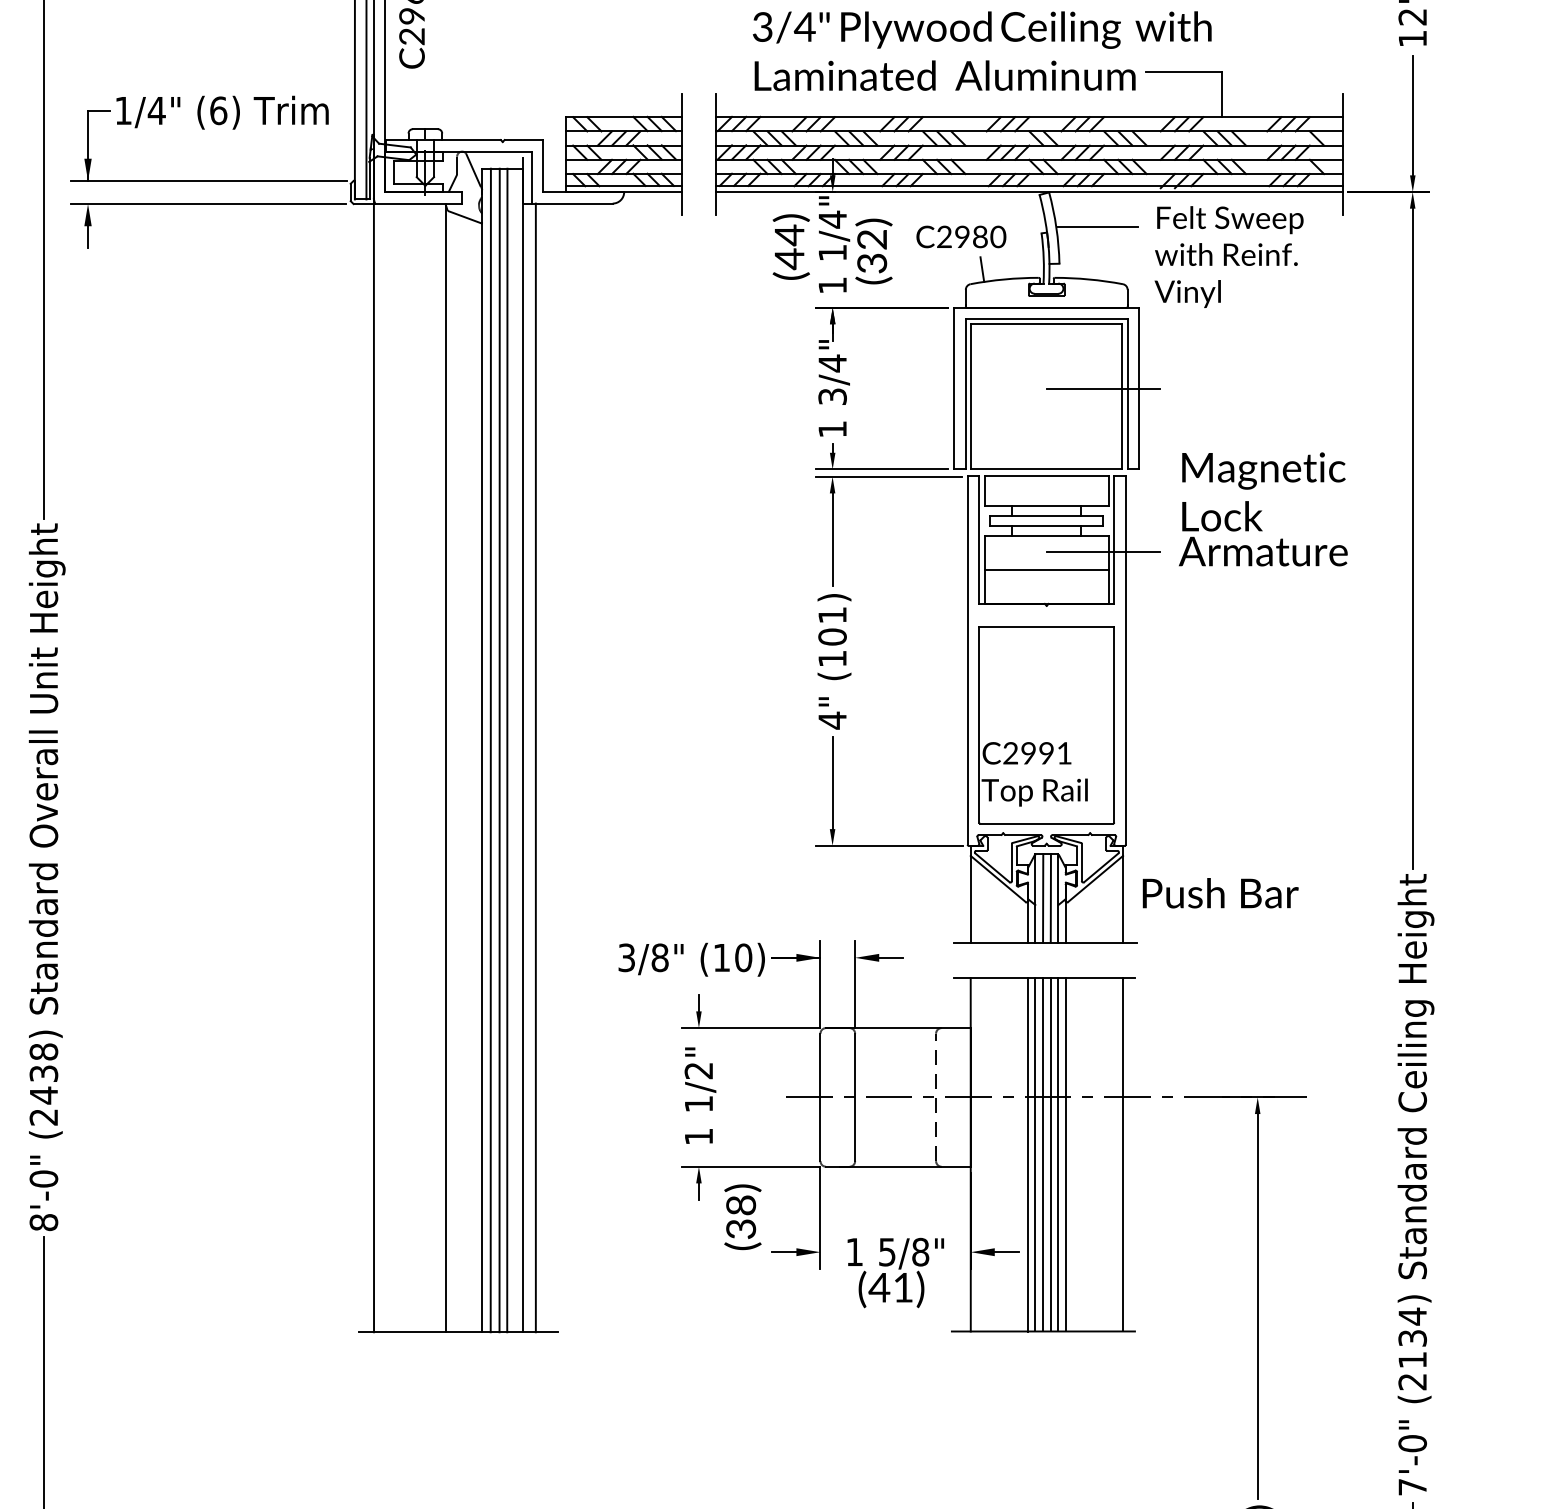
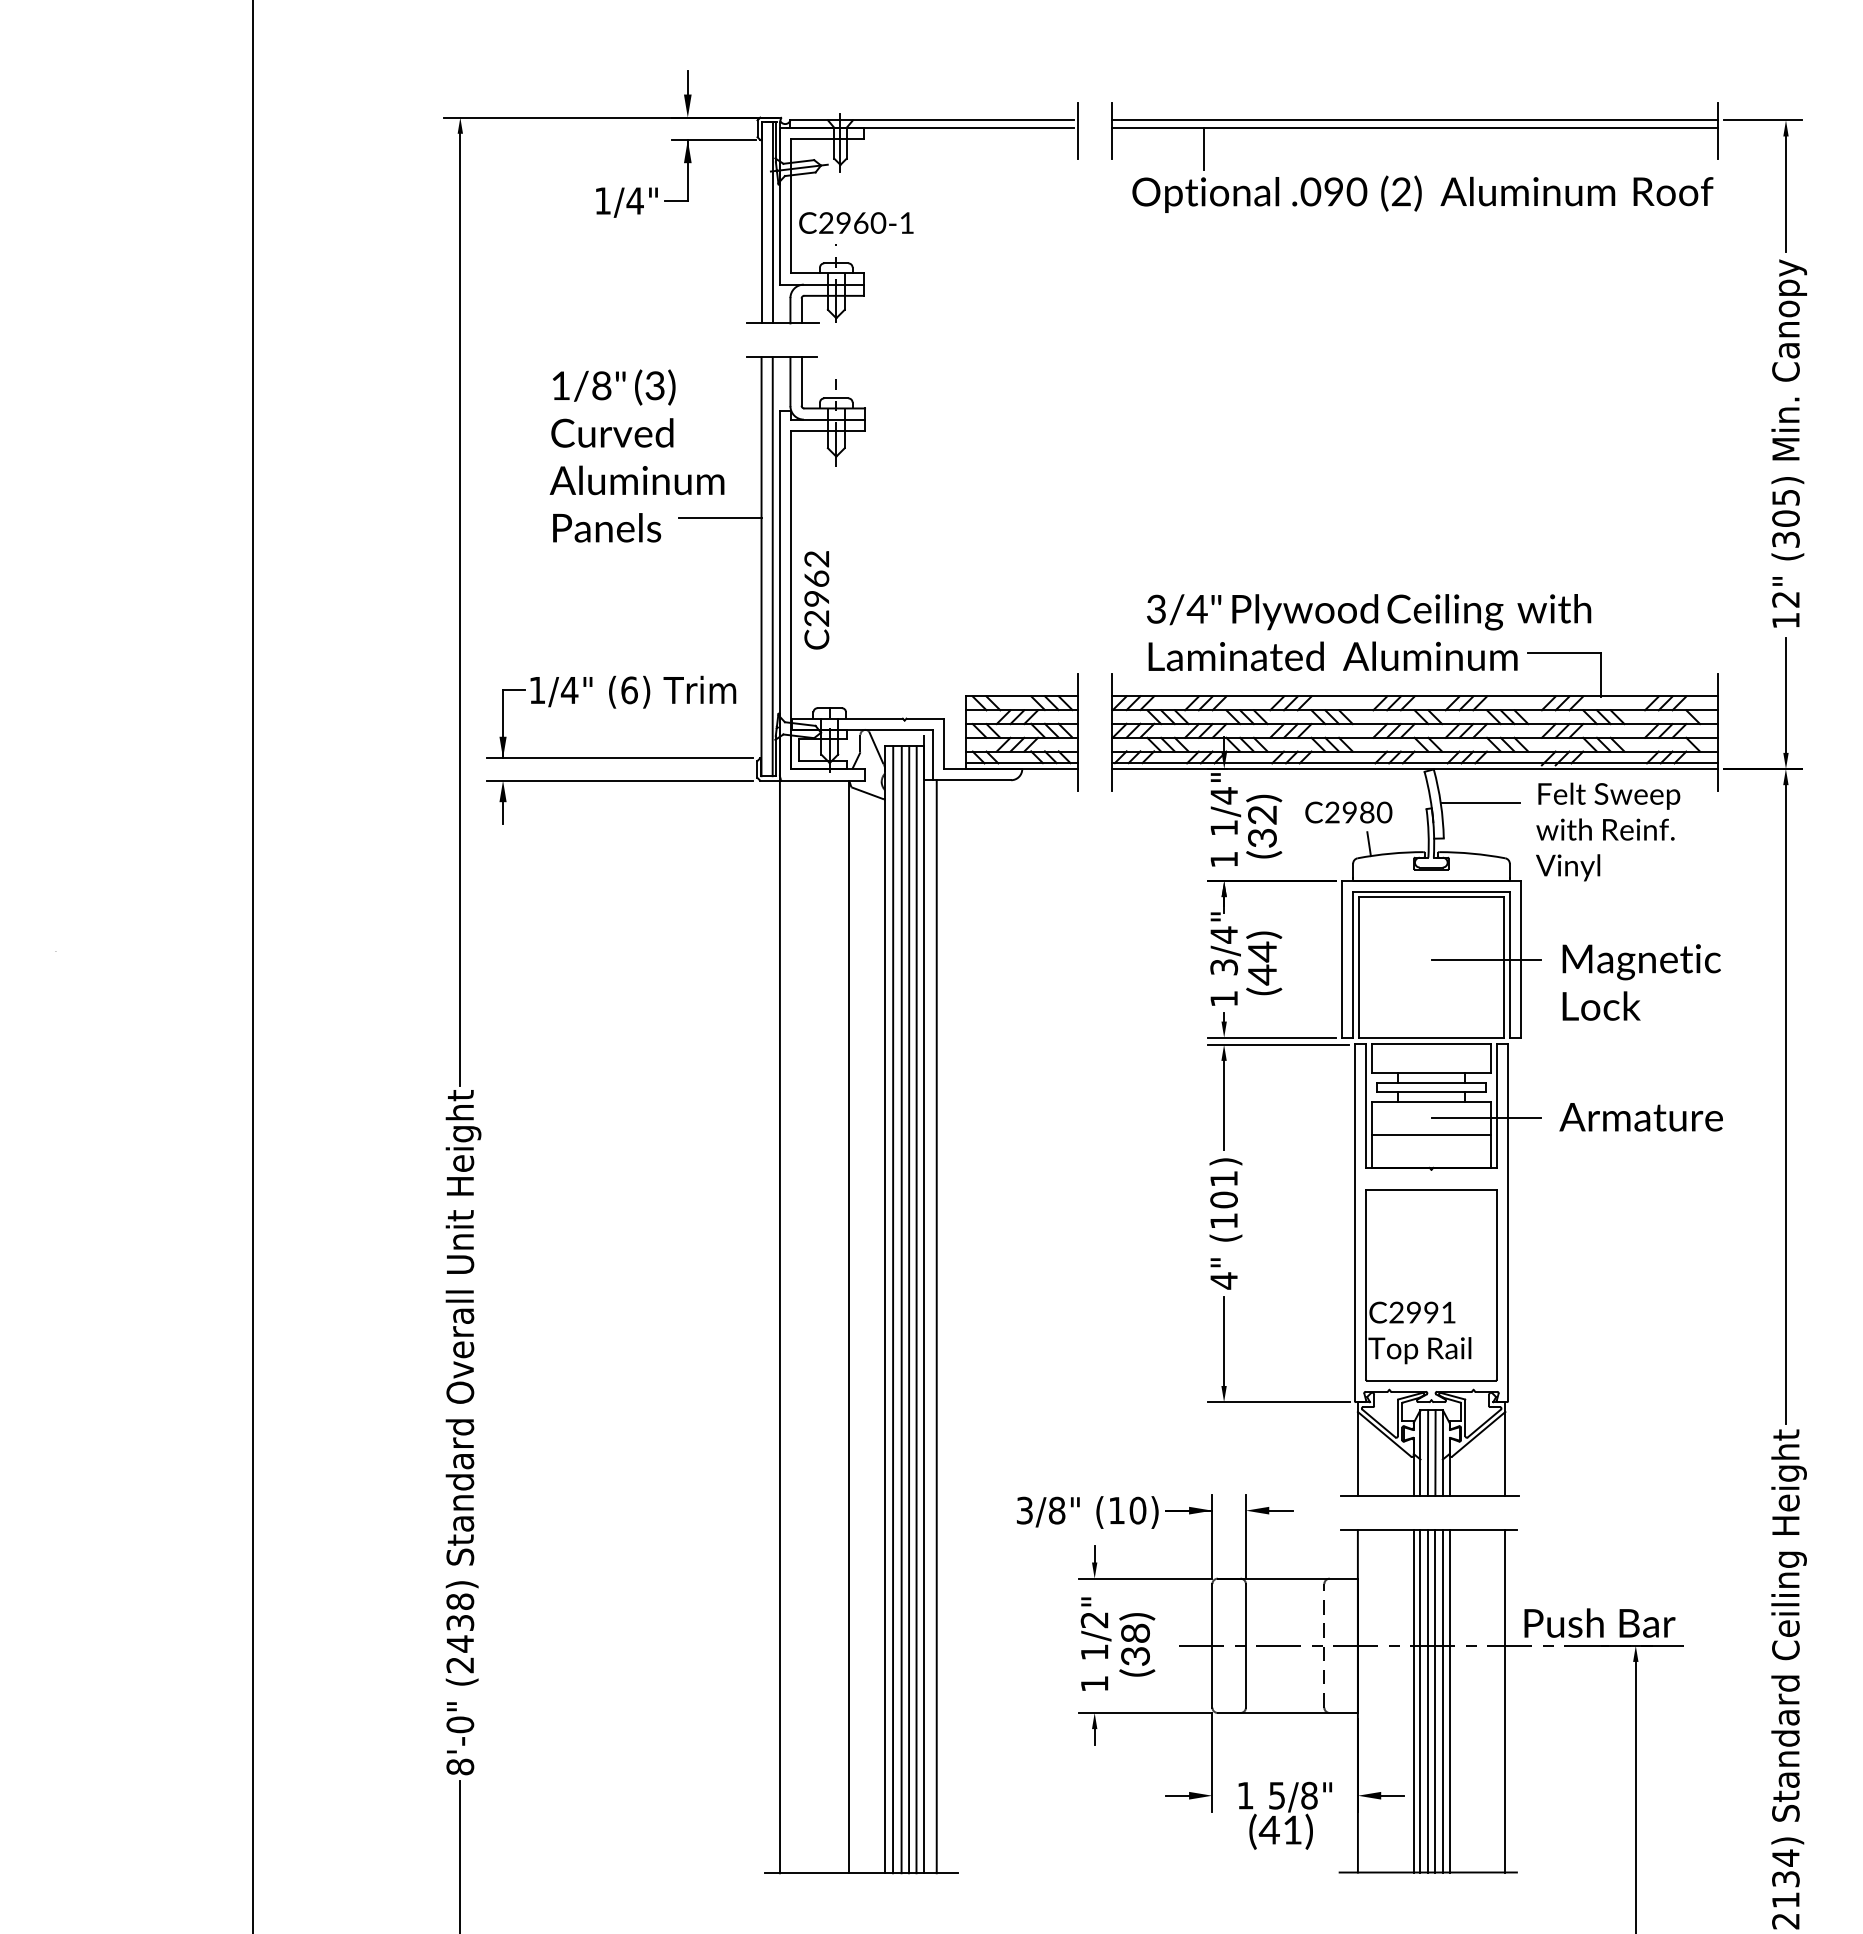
text: (791, 247) -> (1264, 963), moved
text: (1263, 491) -> (1641, 982), moved
line: (514, 750) -> (916, 1309), added
text: (1220, 892) -> (1599, 1622), moved
text: (743, 1216) -> (1137, 1644), moved

